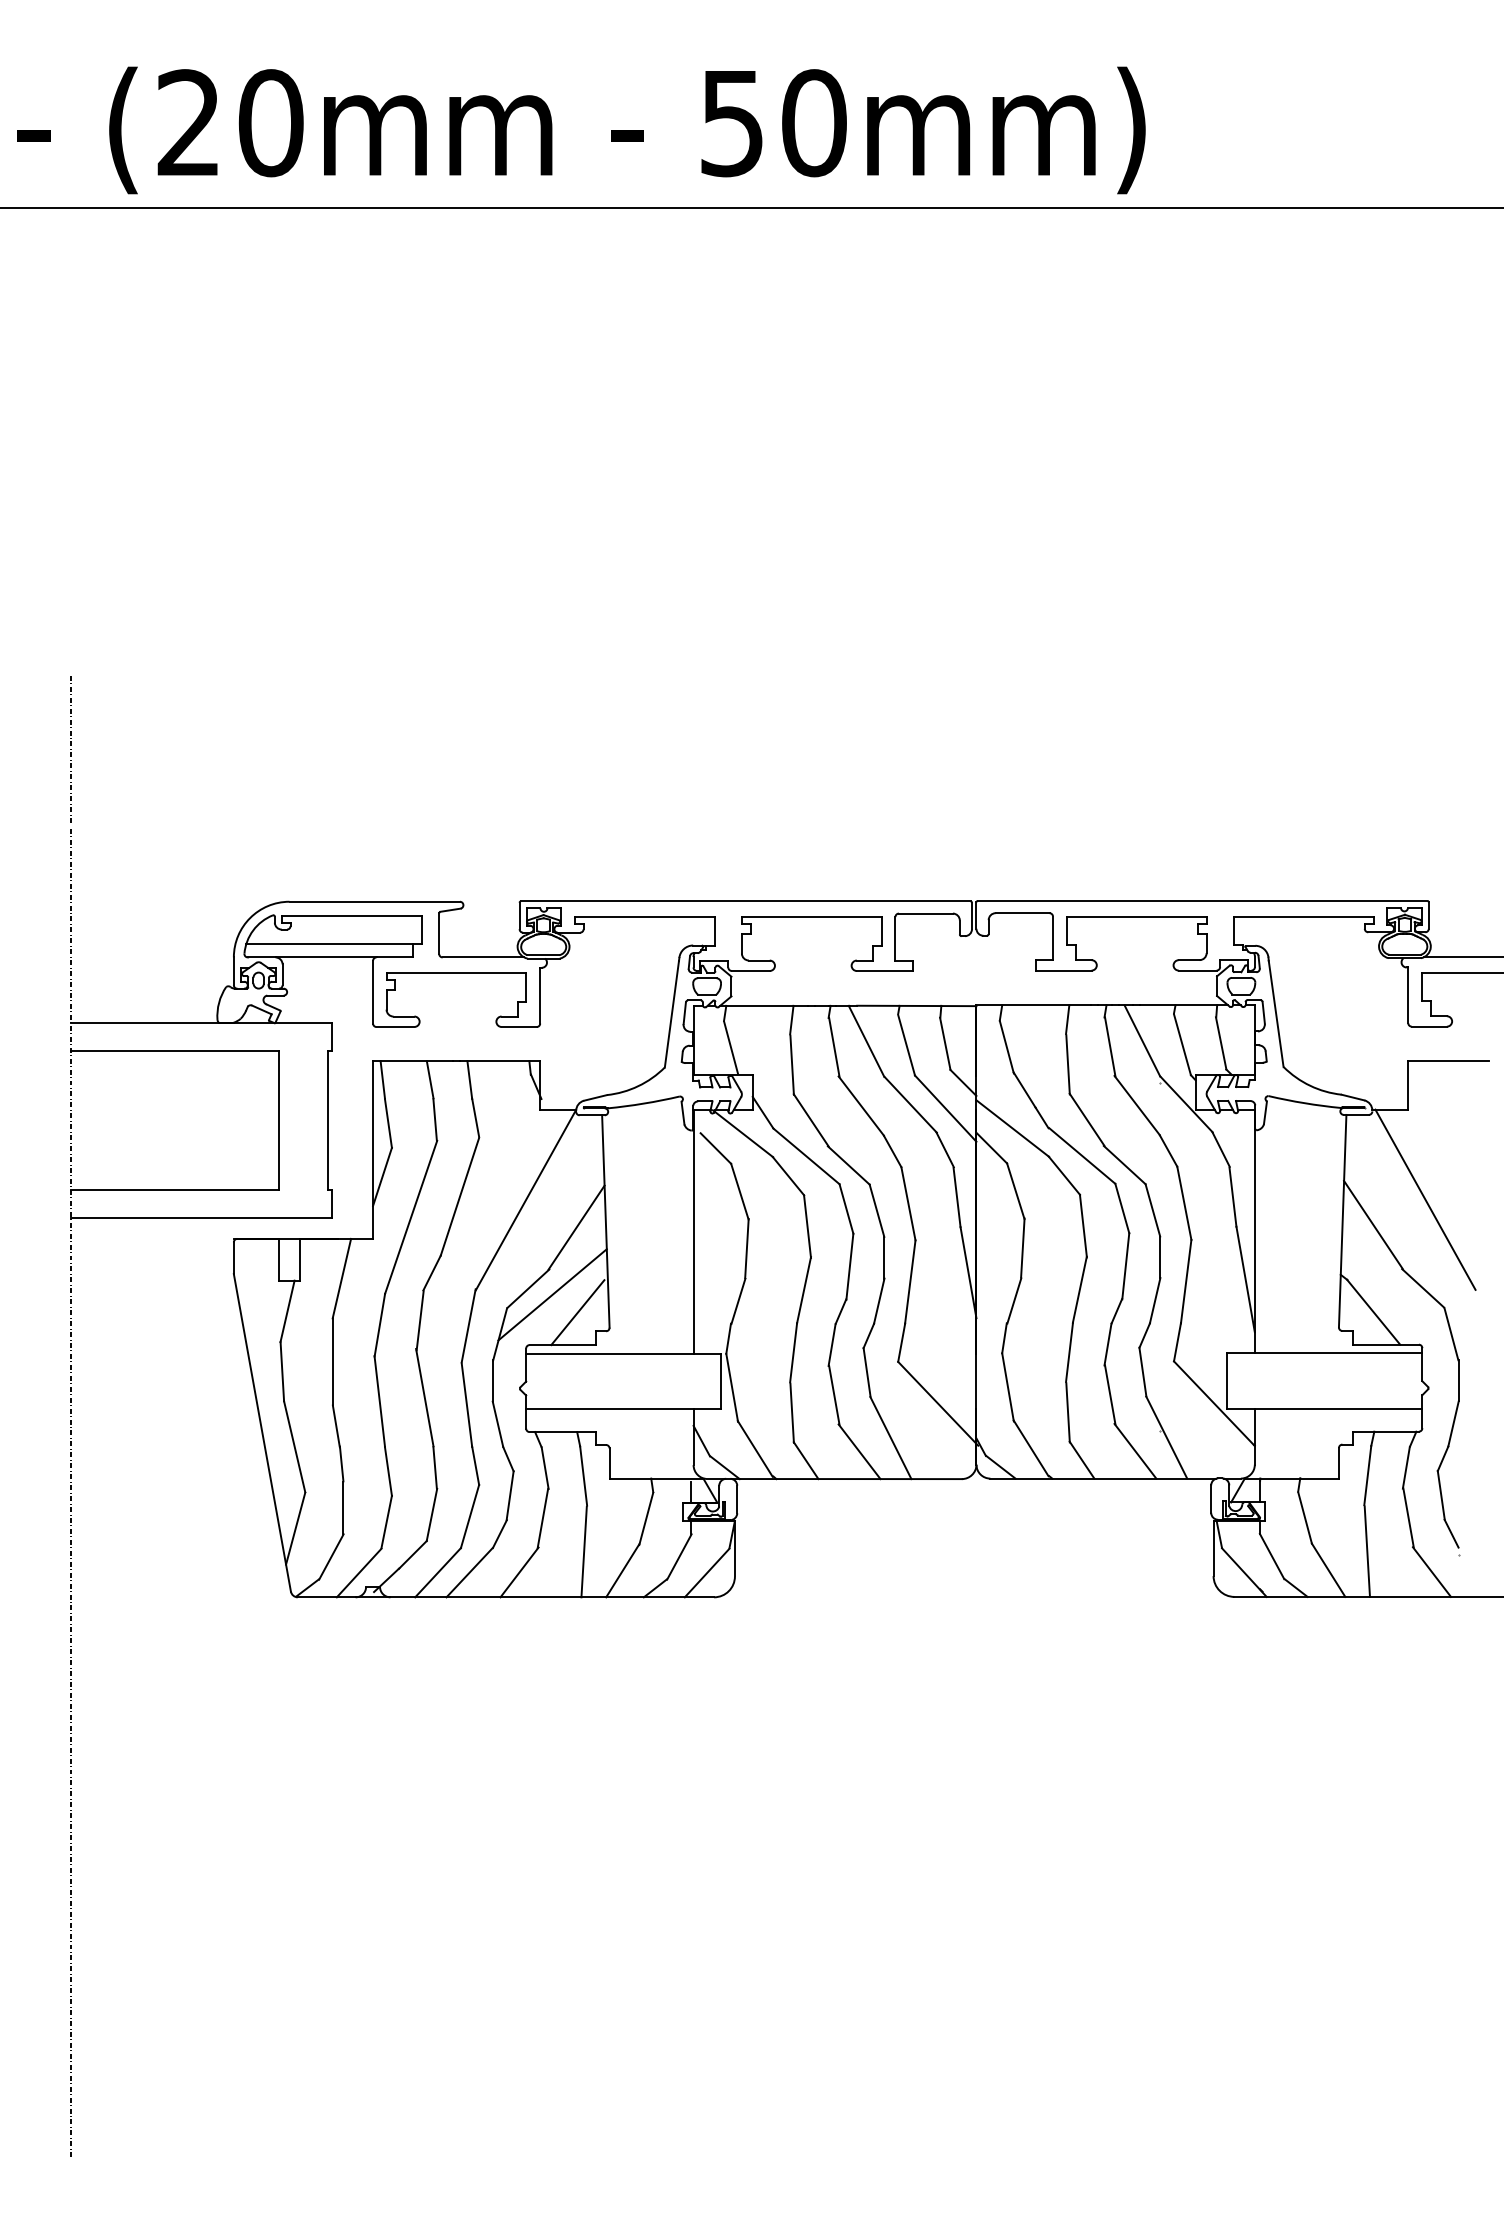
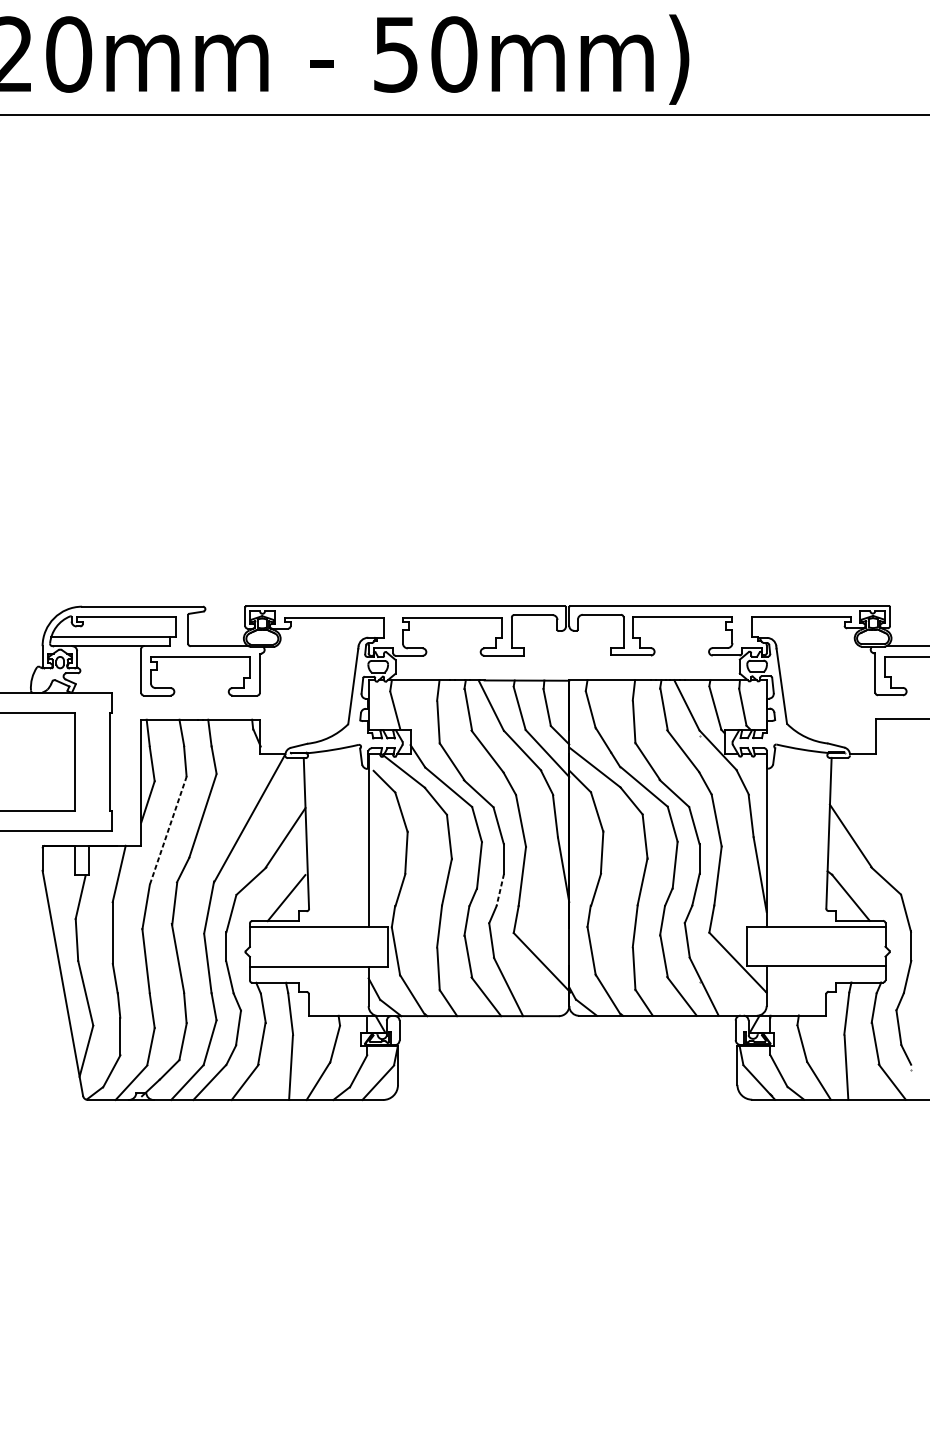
line: (1425, 1199) -> (887, 817), removed
line: (411, 1217) -> (168, 830), solid -> dashed
line: (552, 1294) -> (268, 885), removed
line: (879, 1301) -> (500, 890), solid -> dashed

